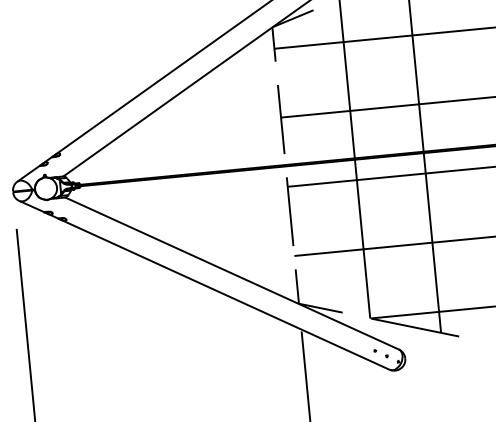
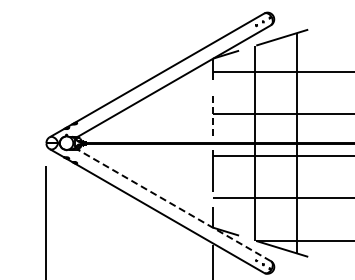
line: (281, 118) -> (213, 114), solid -> dashed
line: (230, 273) -> (173, 205), solid -> dashed

